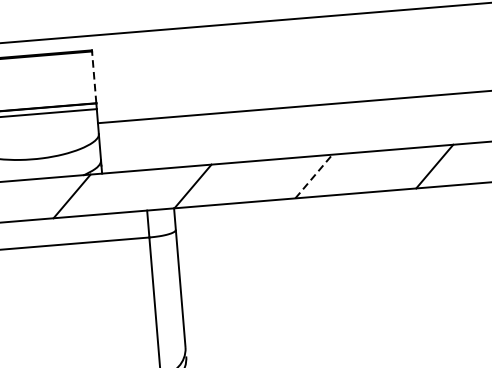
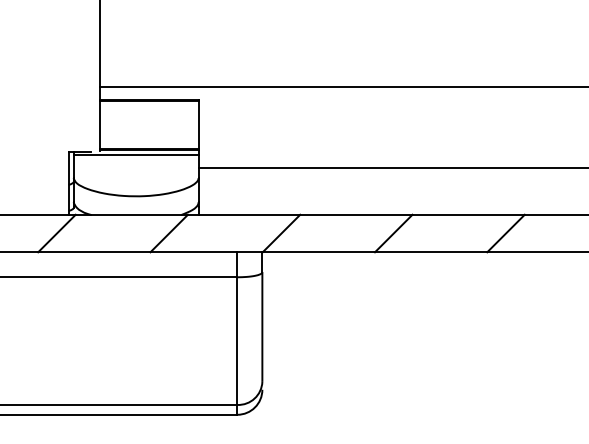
line: (94, 76) -> (198, 124), dashed -> solid
line: (313, 176) -> (393, 233), dashed -> solid

